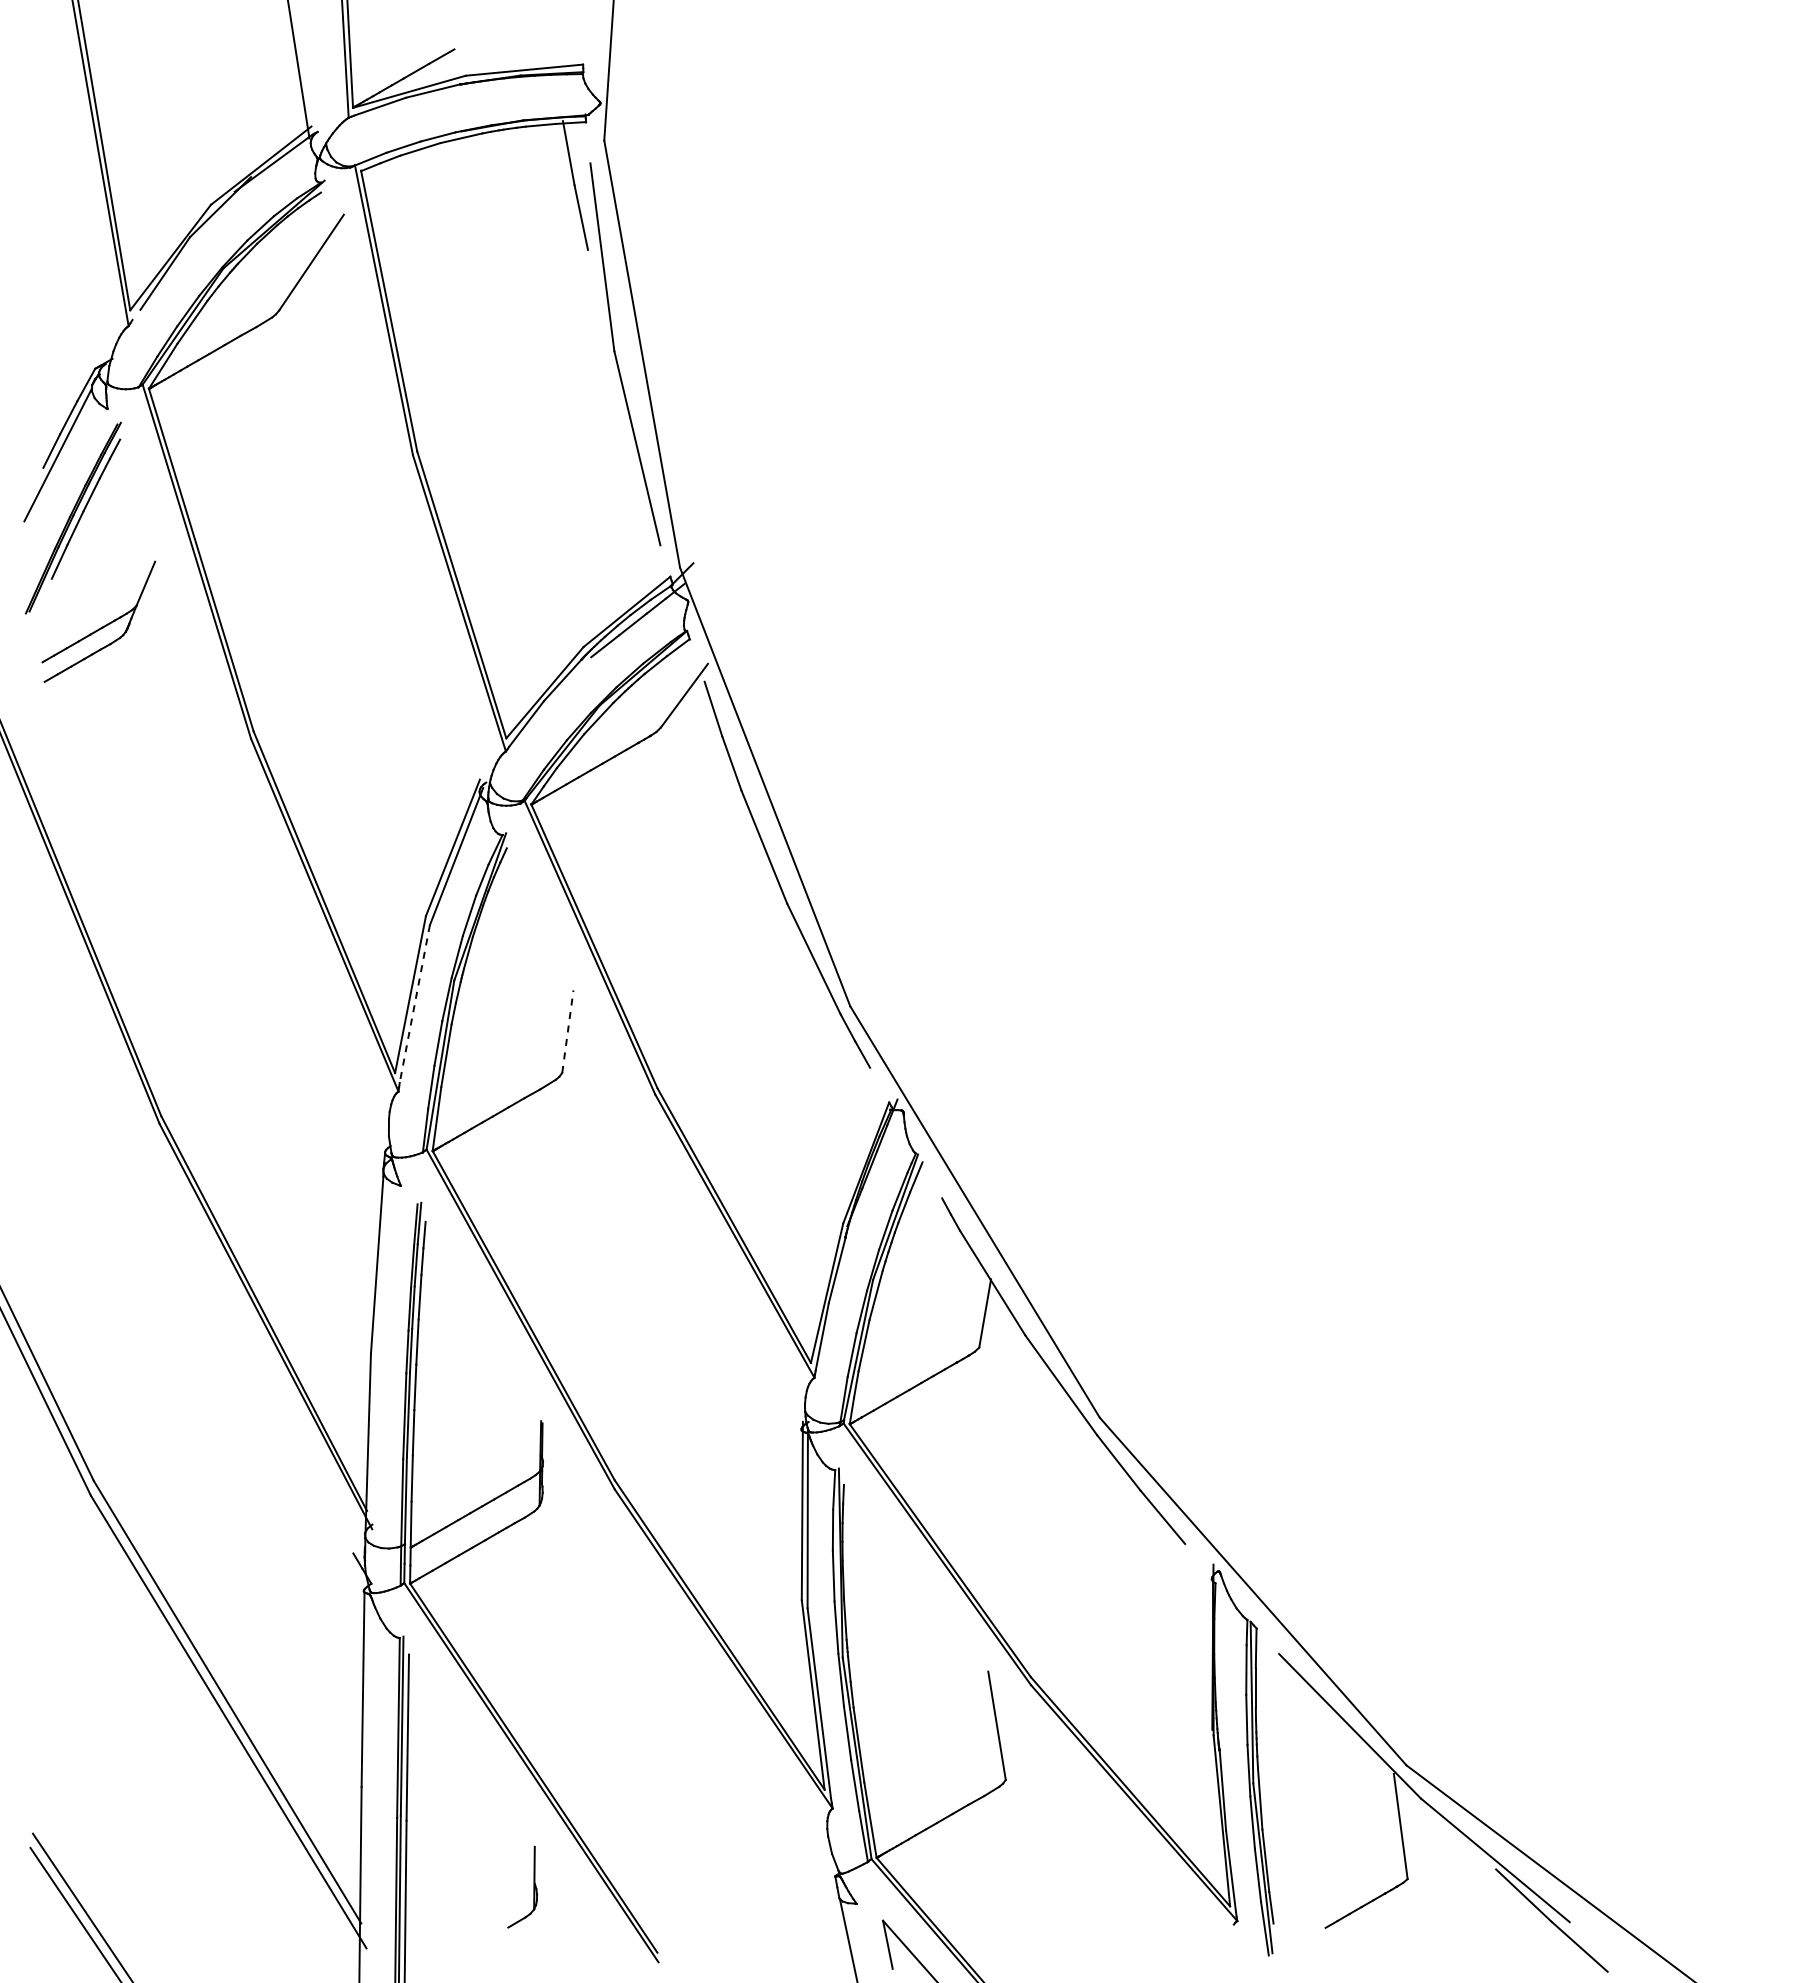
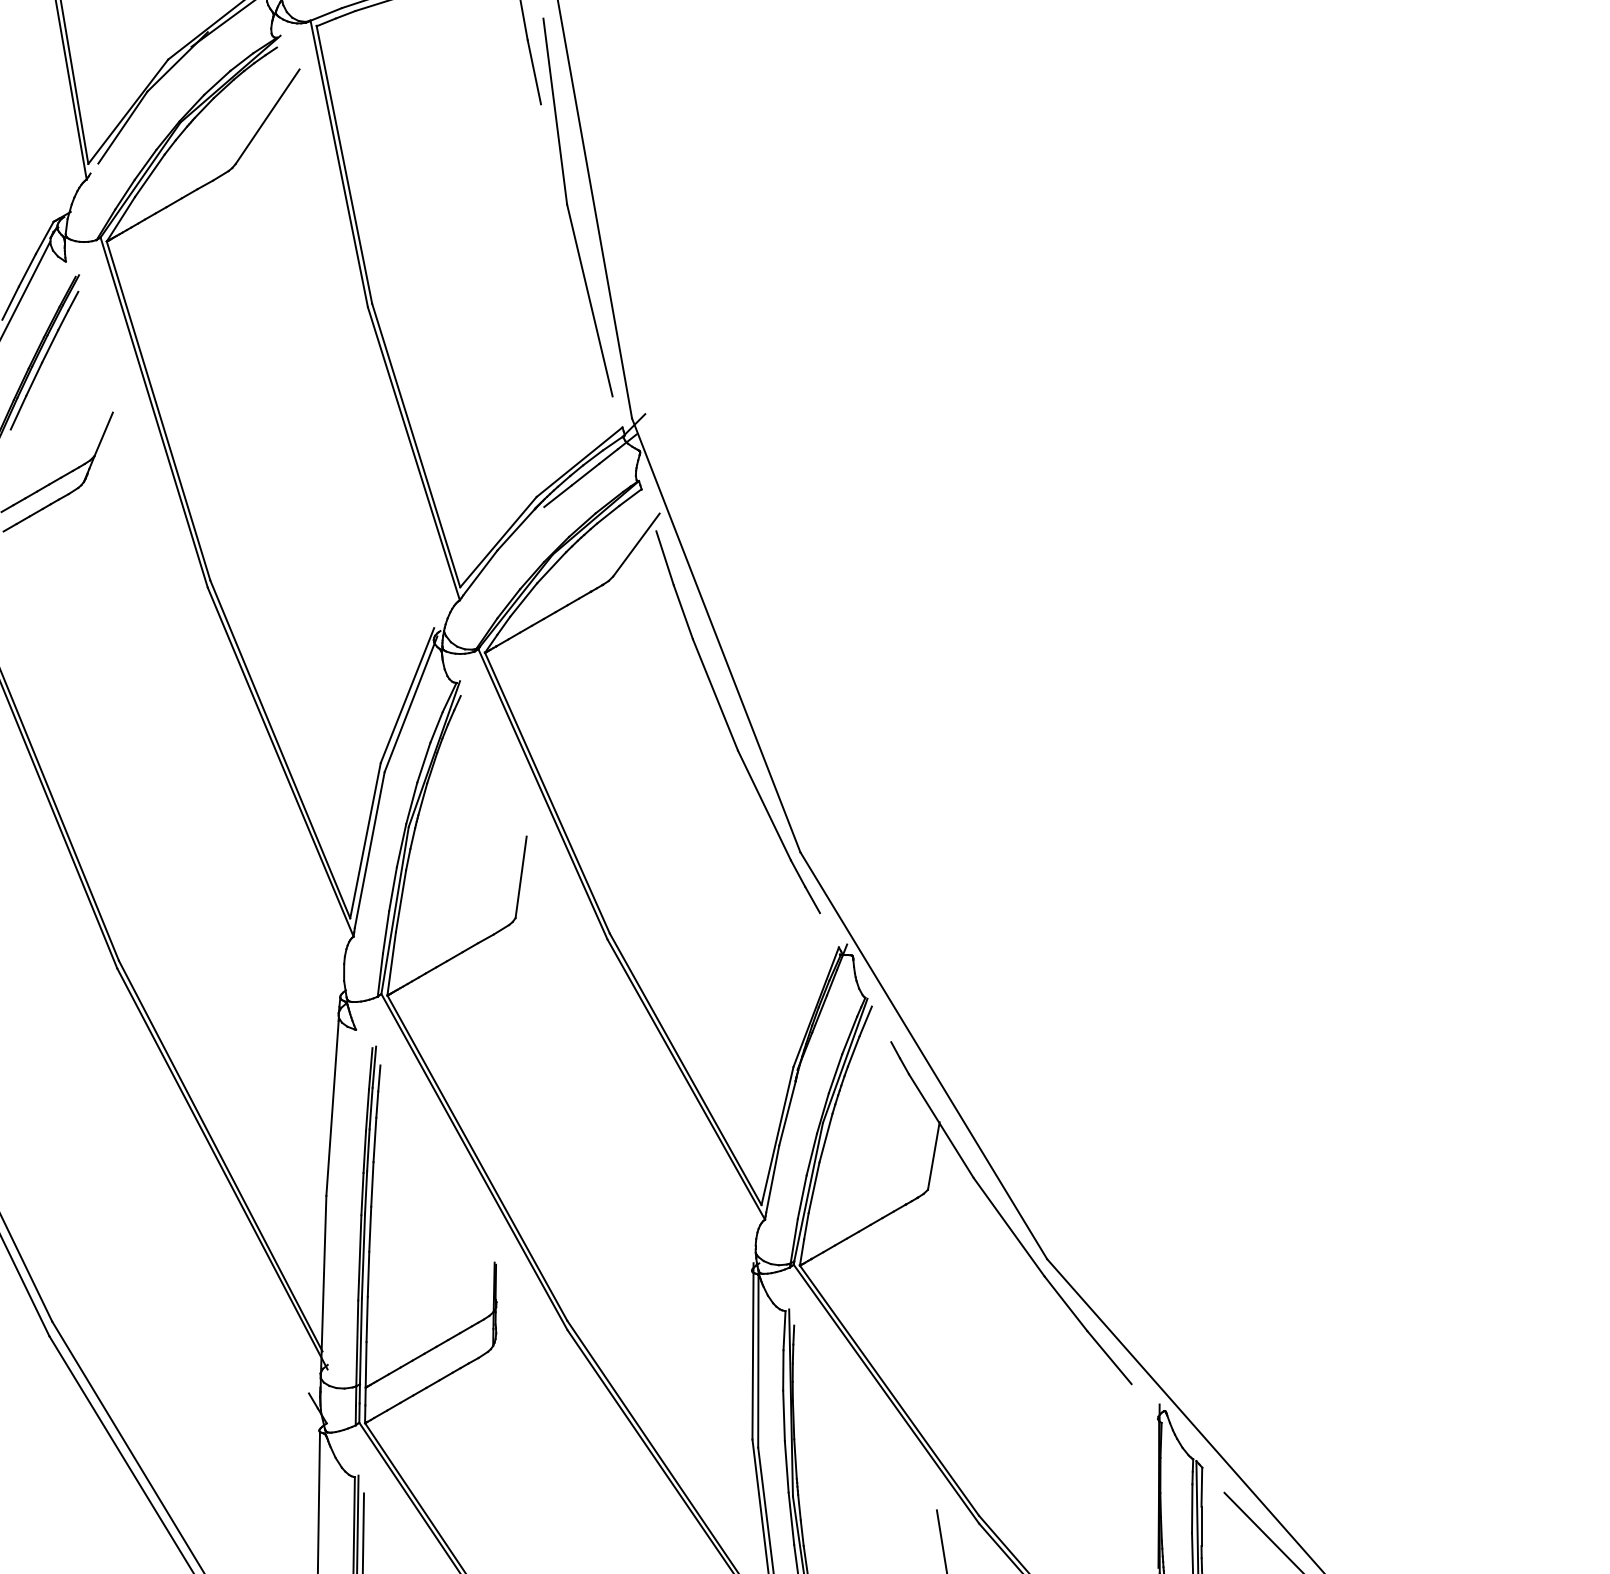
line: (414, 1004) -> (369, 850), dashed -> solid
line: (567, 1031) -> (520, 877), dashed -> solid

